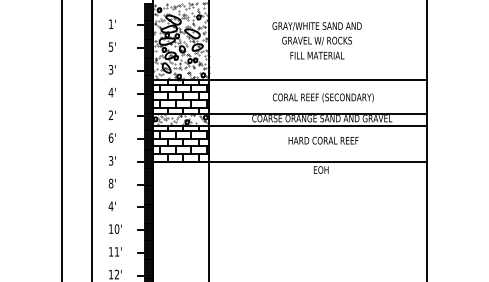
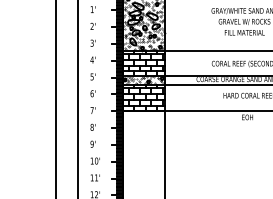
text: (110, 46) -> (91, 26), 5' -> 2'
text: (110, 115) -> (91, 77), 2' -> 5'
text: (110, 160) -> (91, 110), 3' -> 7'
text: (110, 206) -> (91, 144), 4' -> 9'

